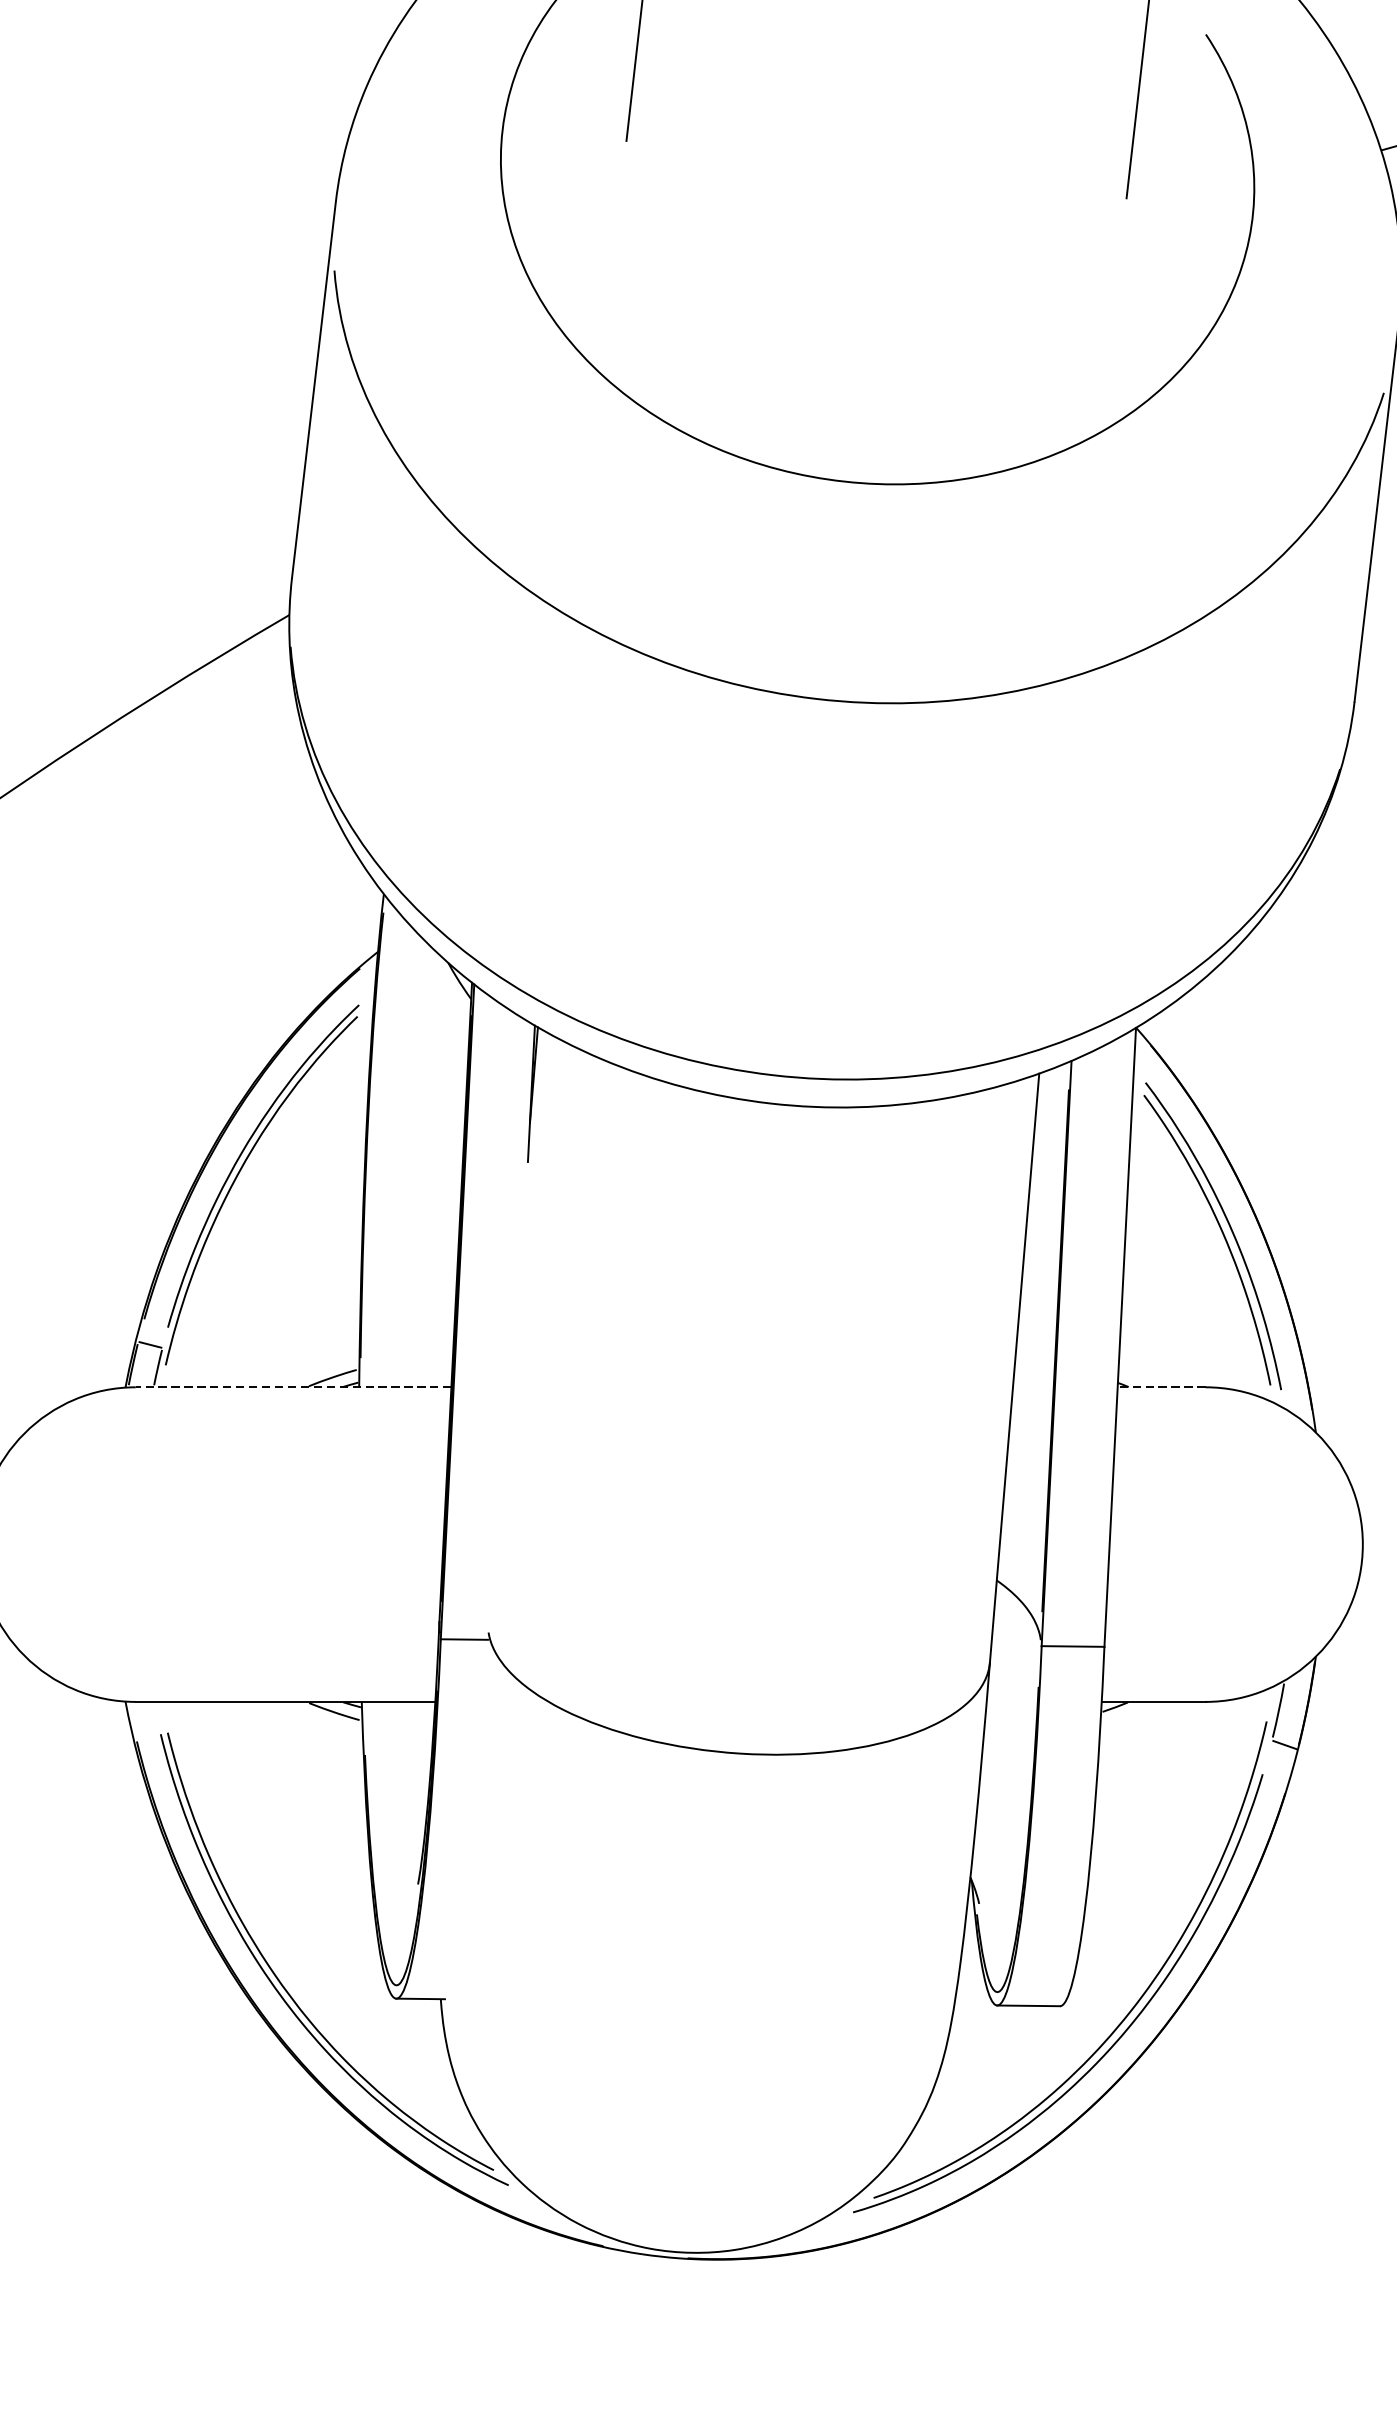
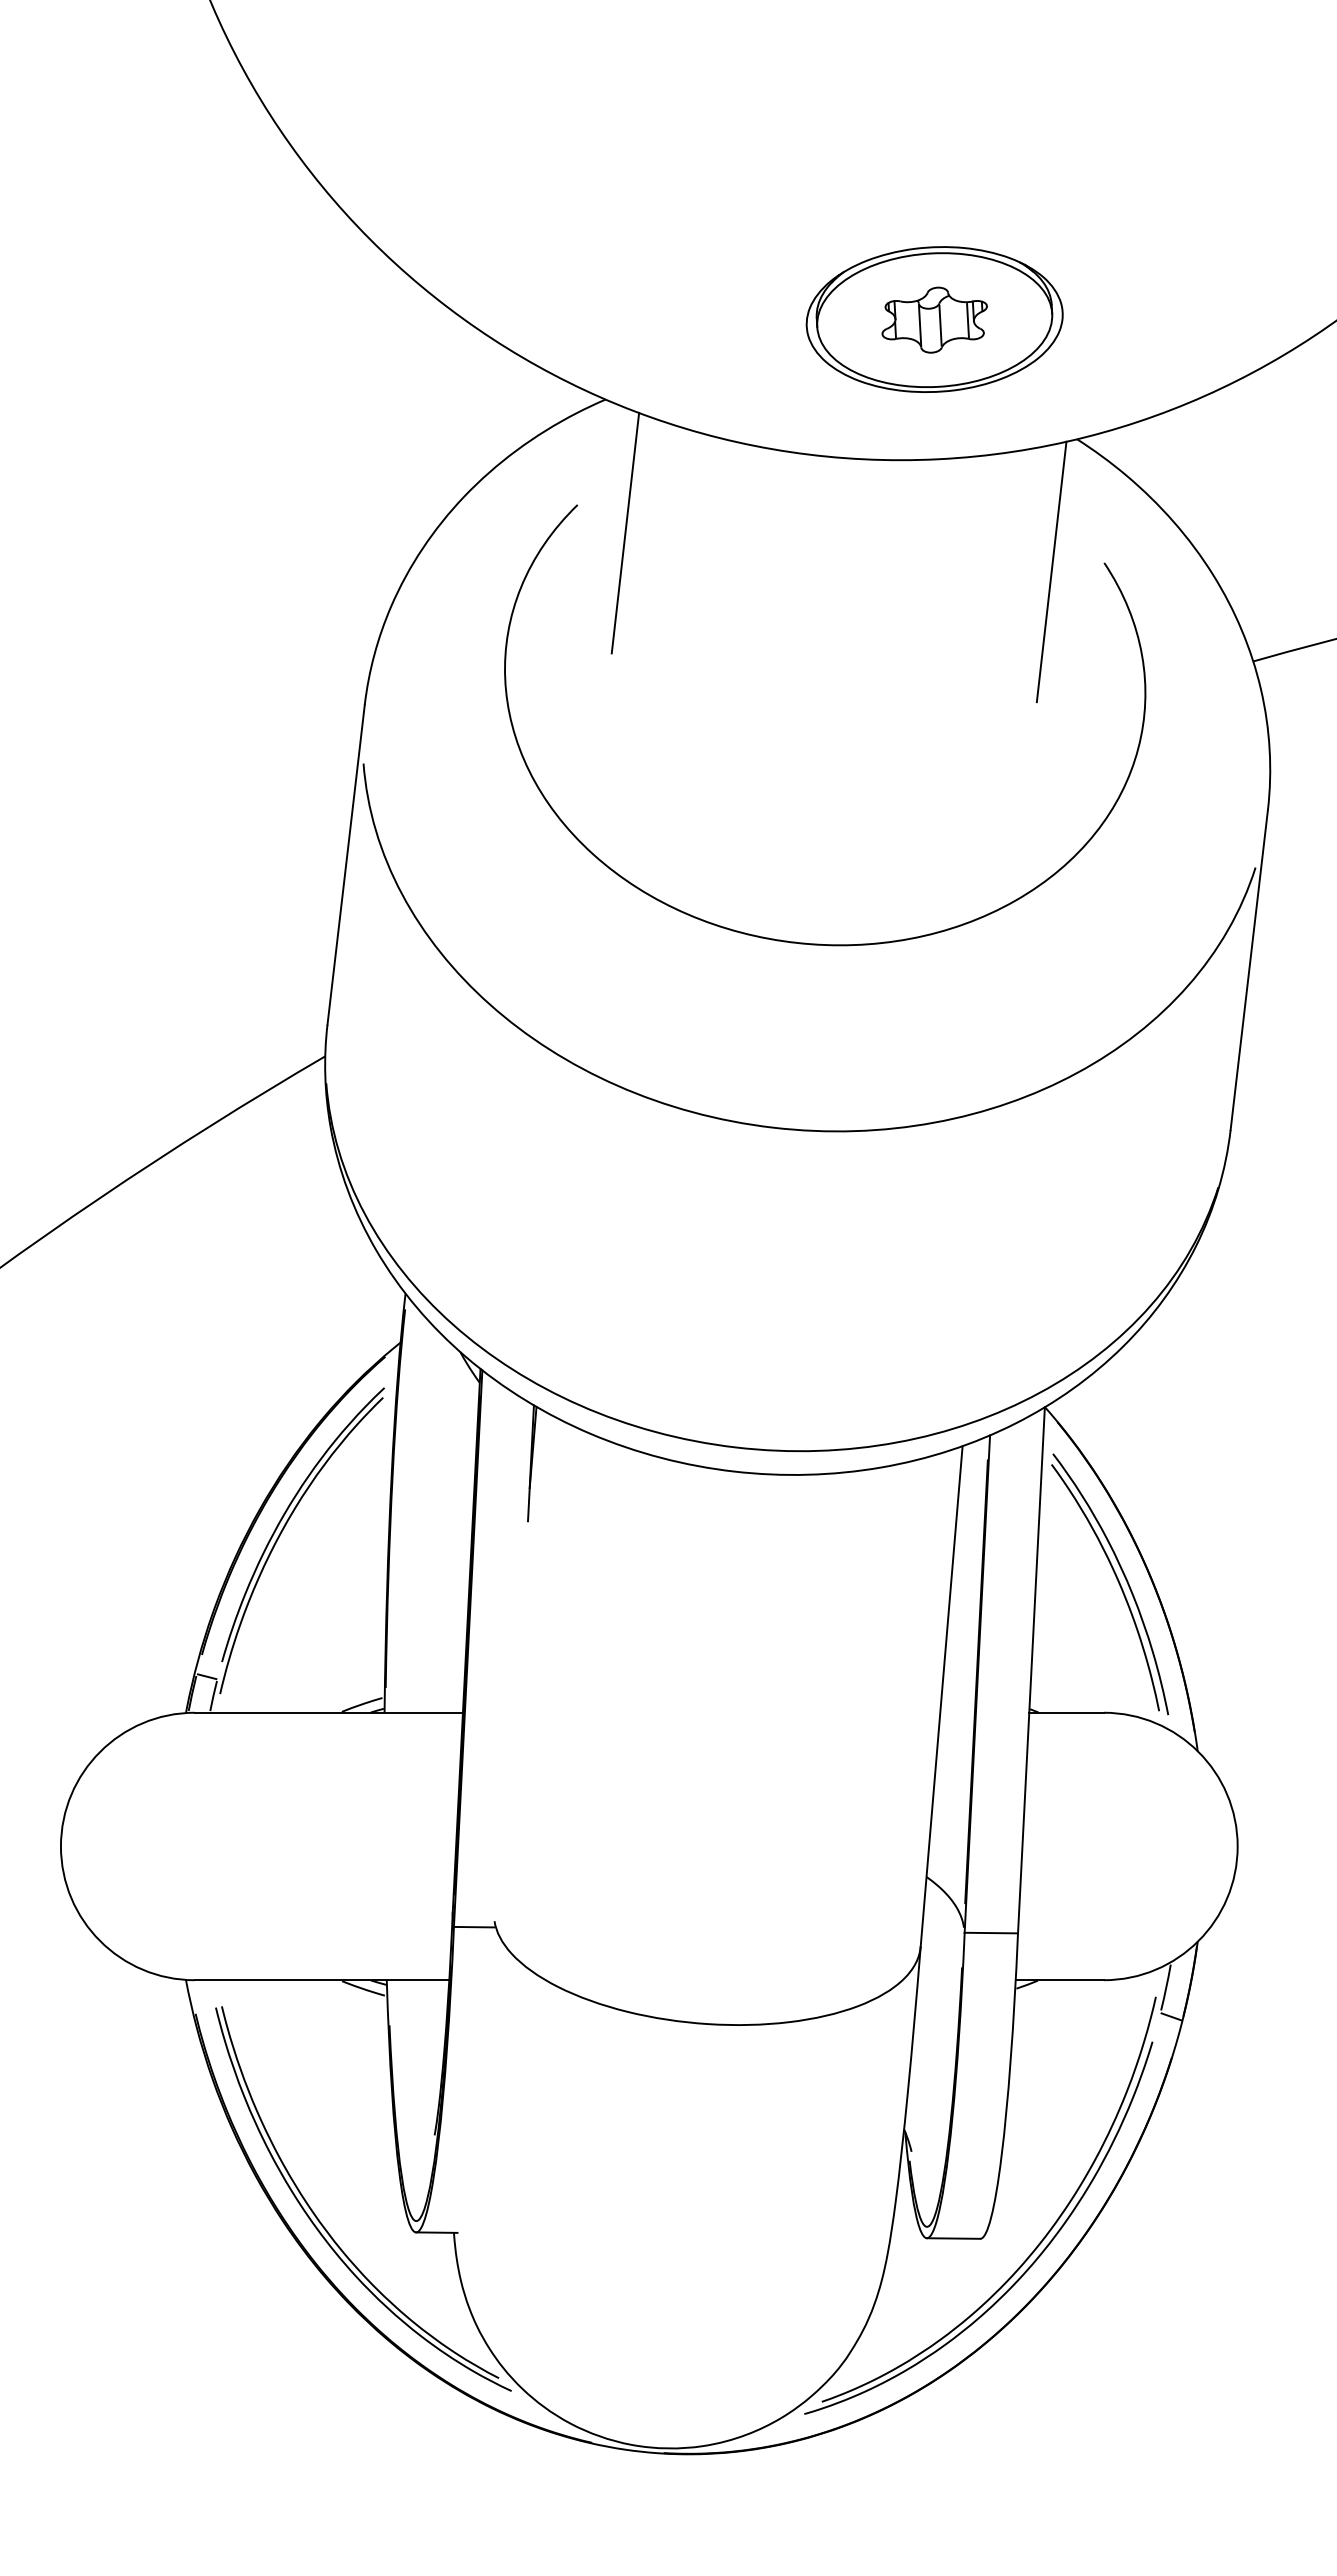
line: (293, 1386) -> (328, 1712), dashed -> solid
line: (1161, 1386) -> (1066, 1712), dashed -> solid

